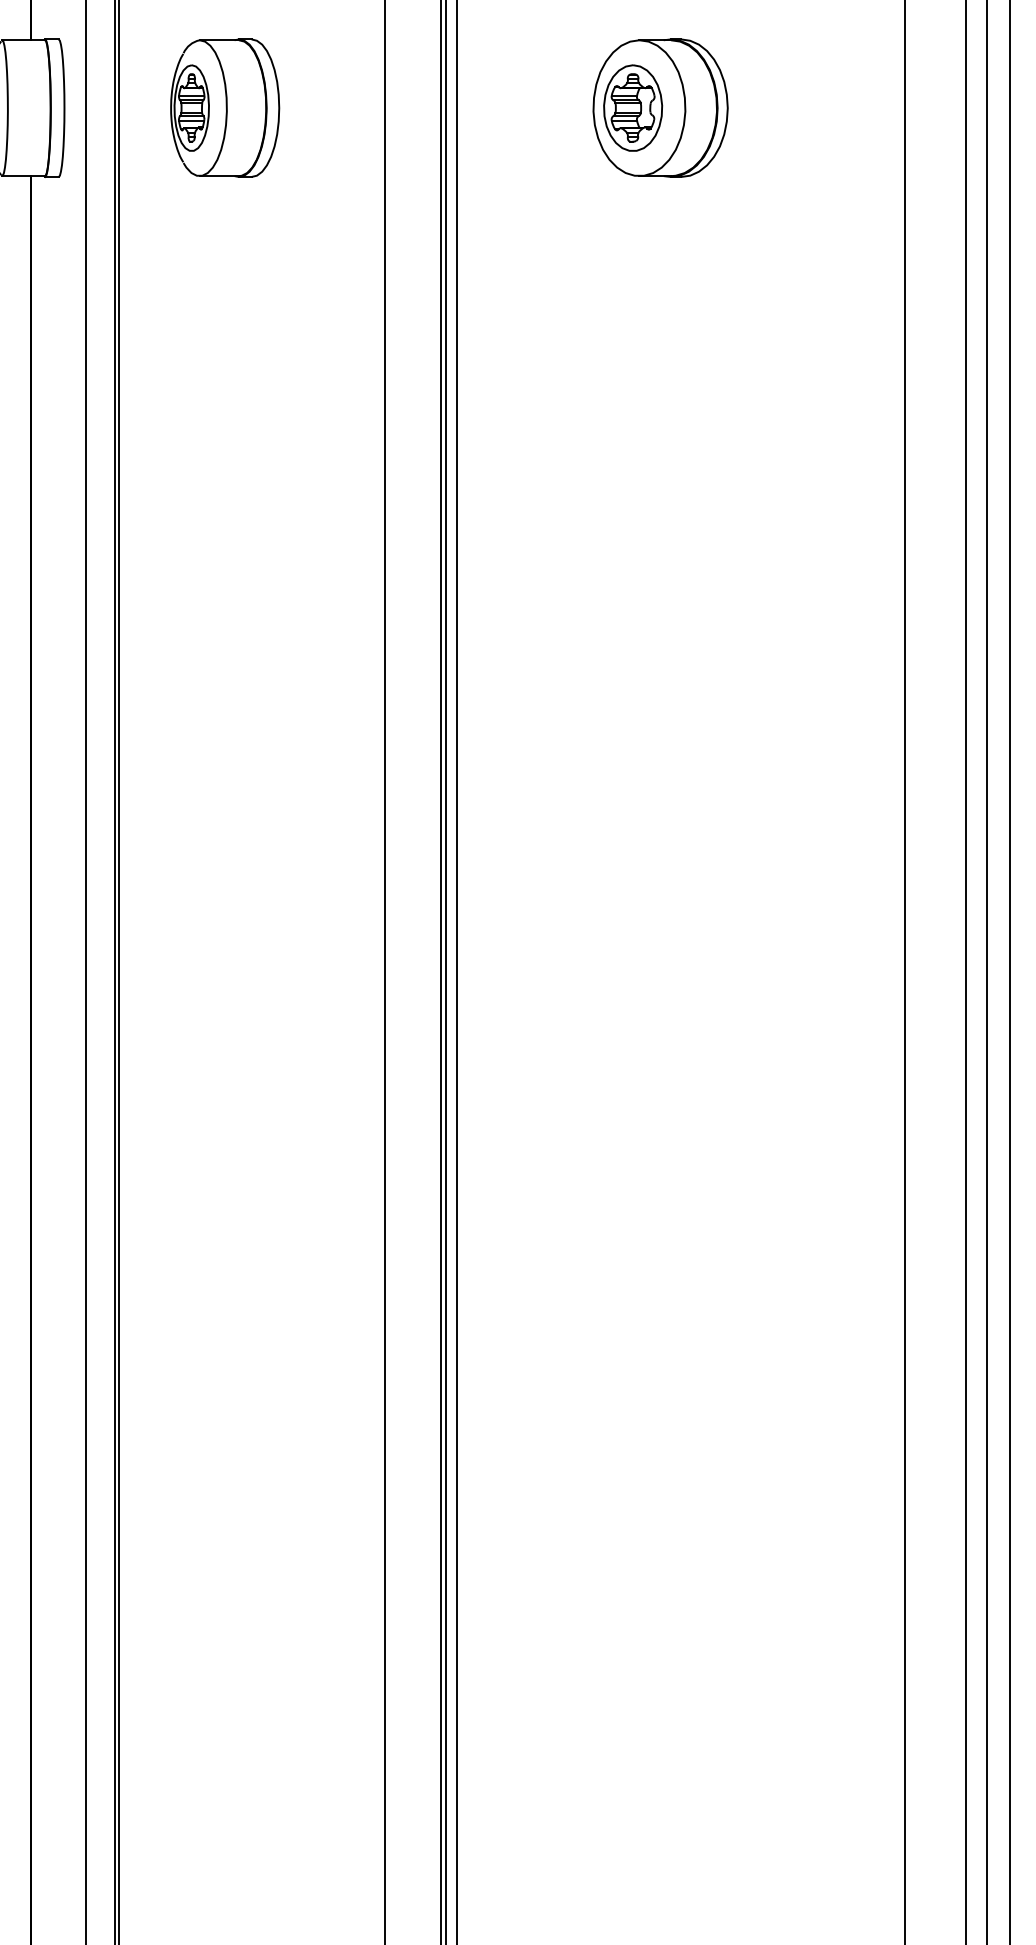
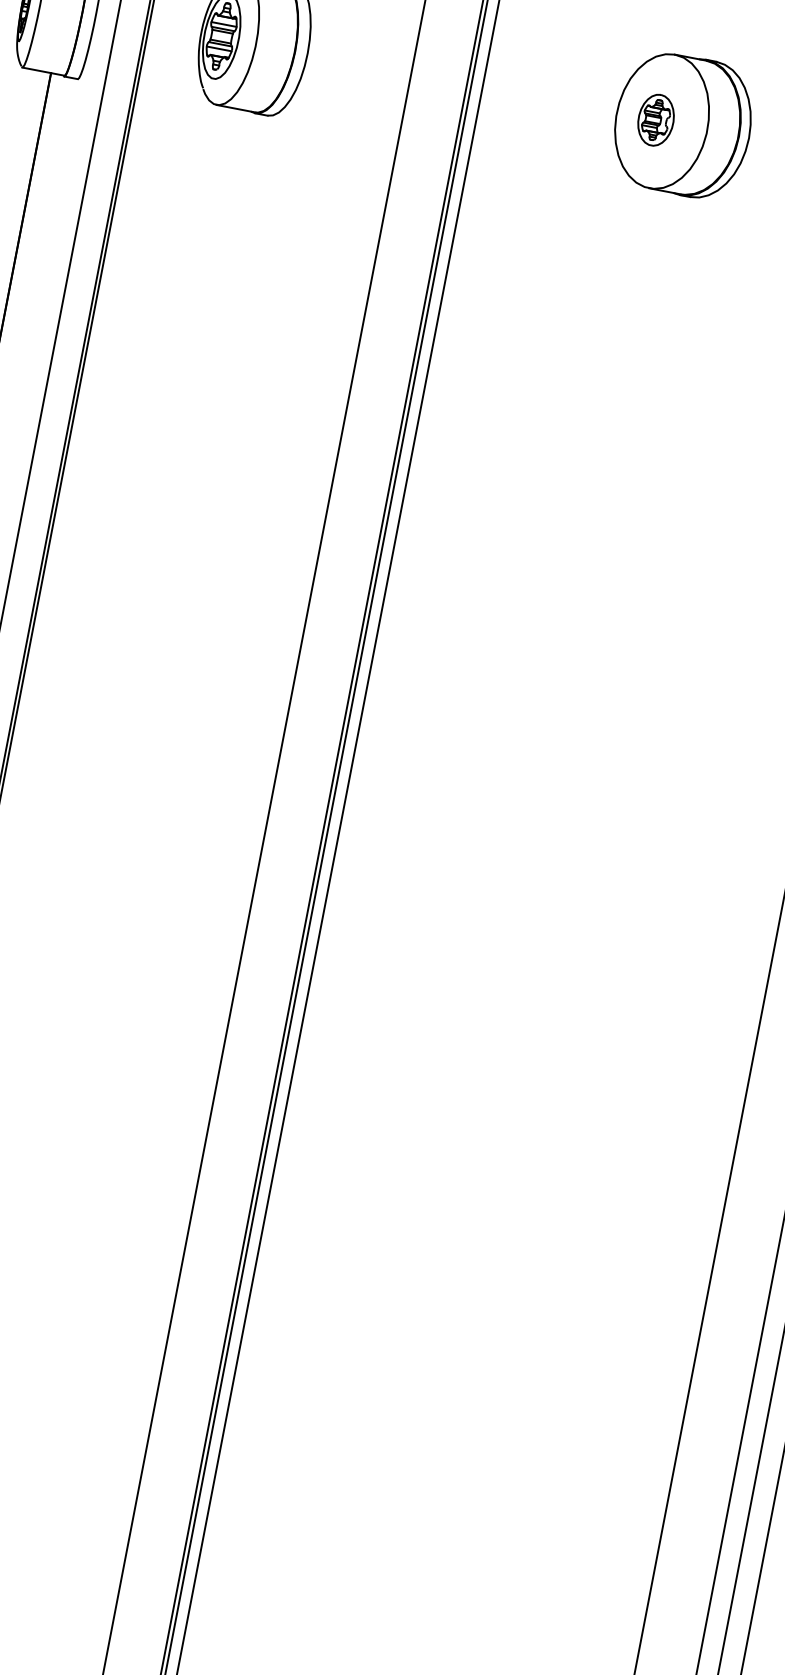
part: (633, 107) -> (656, 119), size x0.6

